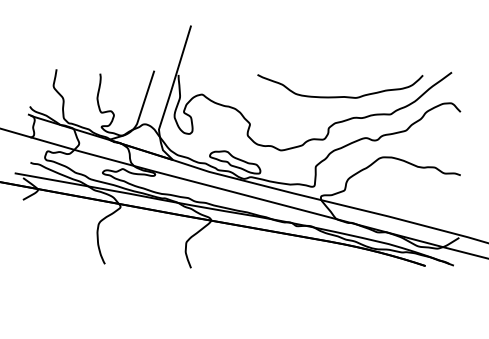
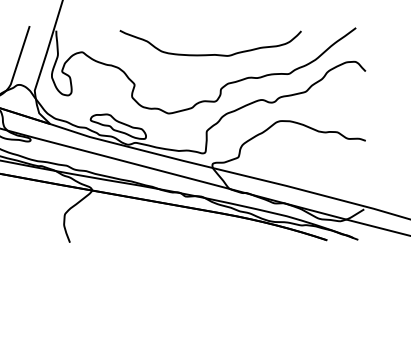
curve: (340, 96) -> (210, 54), moved

